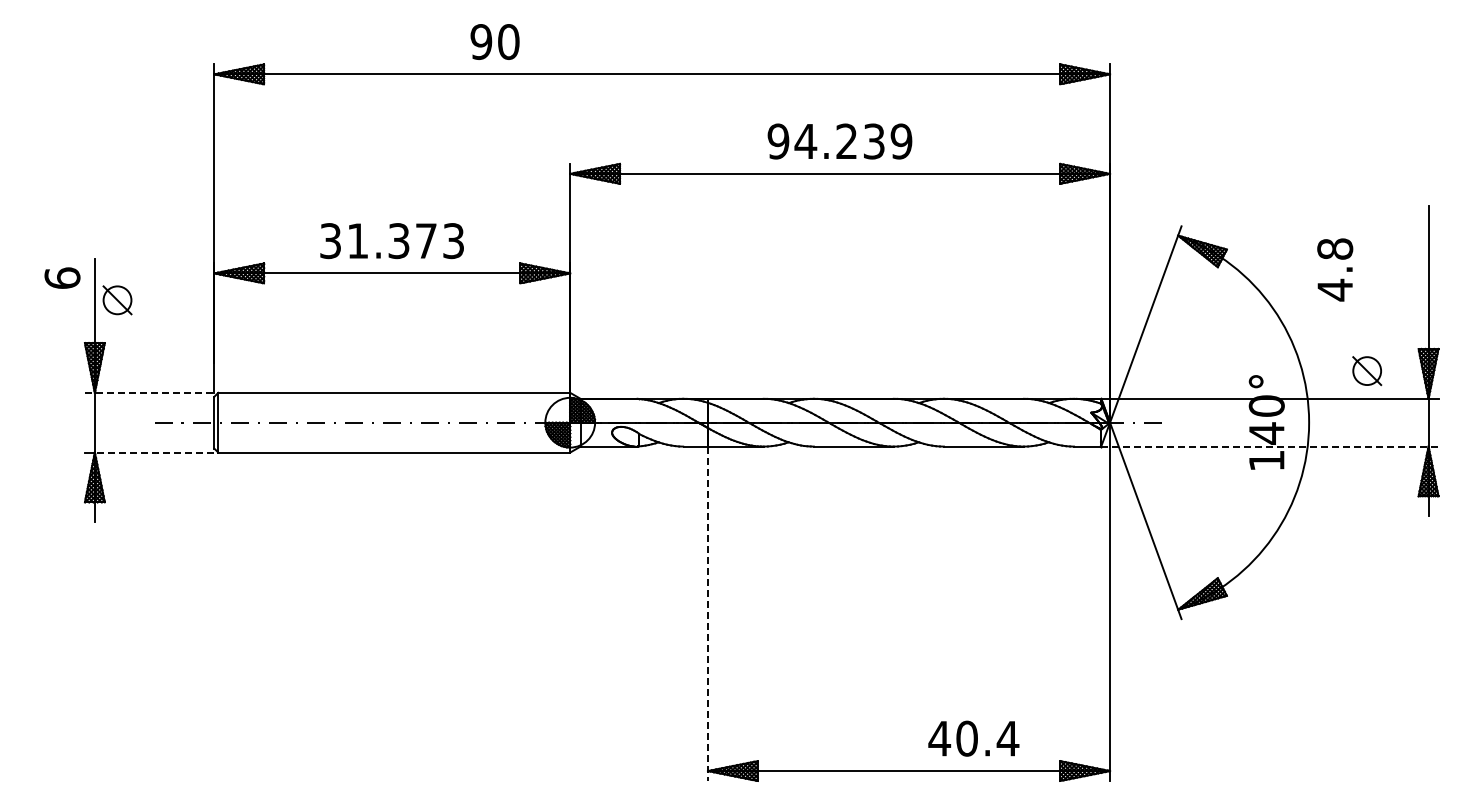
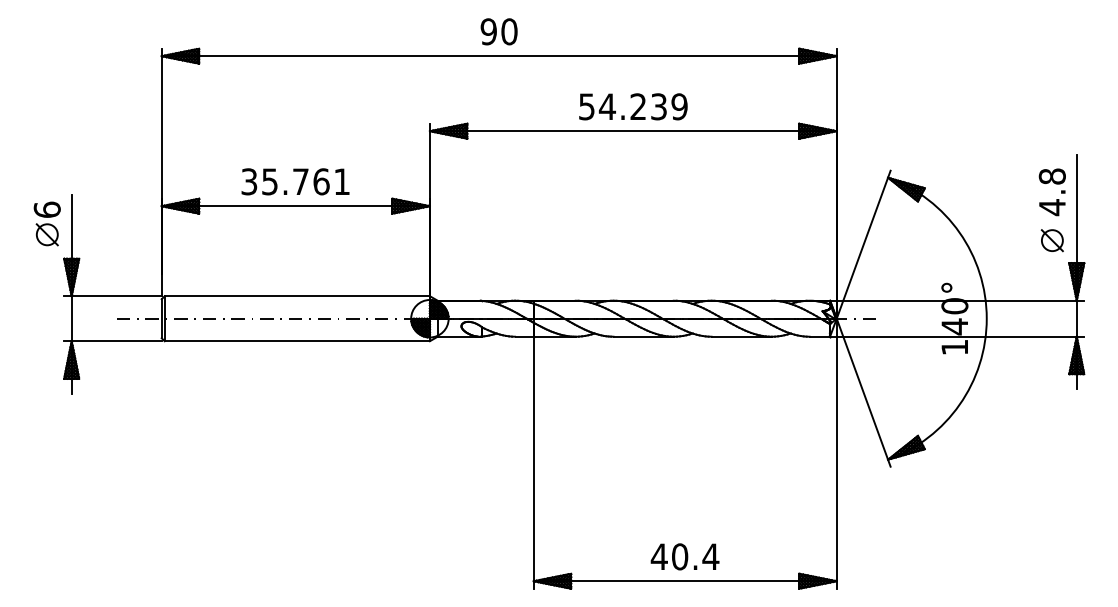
text: (494, 41) -> (498, 31), moved
text: (778, 141) -> (586, 106), 94.239 -> 54.239
text: (405, 241) -> (305, 182), 31.373 -> 35.761
text: (1335, 269) -> (1052, 191), moved
part: (117, 300) -> (47, 234), moved
part: (1367, 371) -> (1052, 240), moved
line: (149, 392) -> (112, 295), dashed -> solid
line: (1269, 446) -> (956, 336), dashed -> solid
line: (154, 452) -> (116, 341), dashed -> solid
line: (707, 614) -> (533, 463), dashed -> solid
text: (973, 738) -> (684, 556), moved

